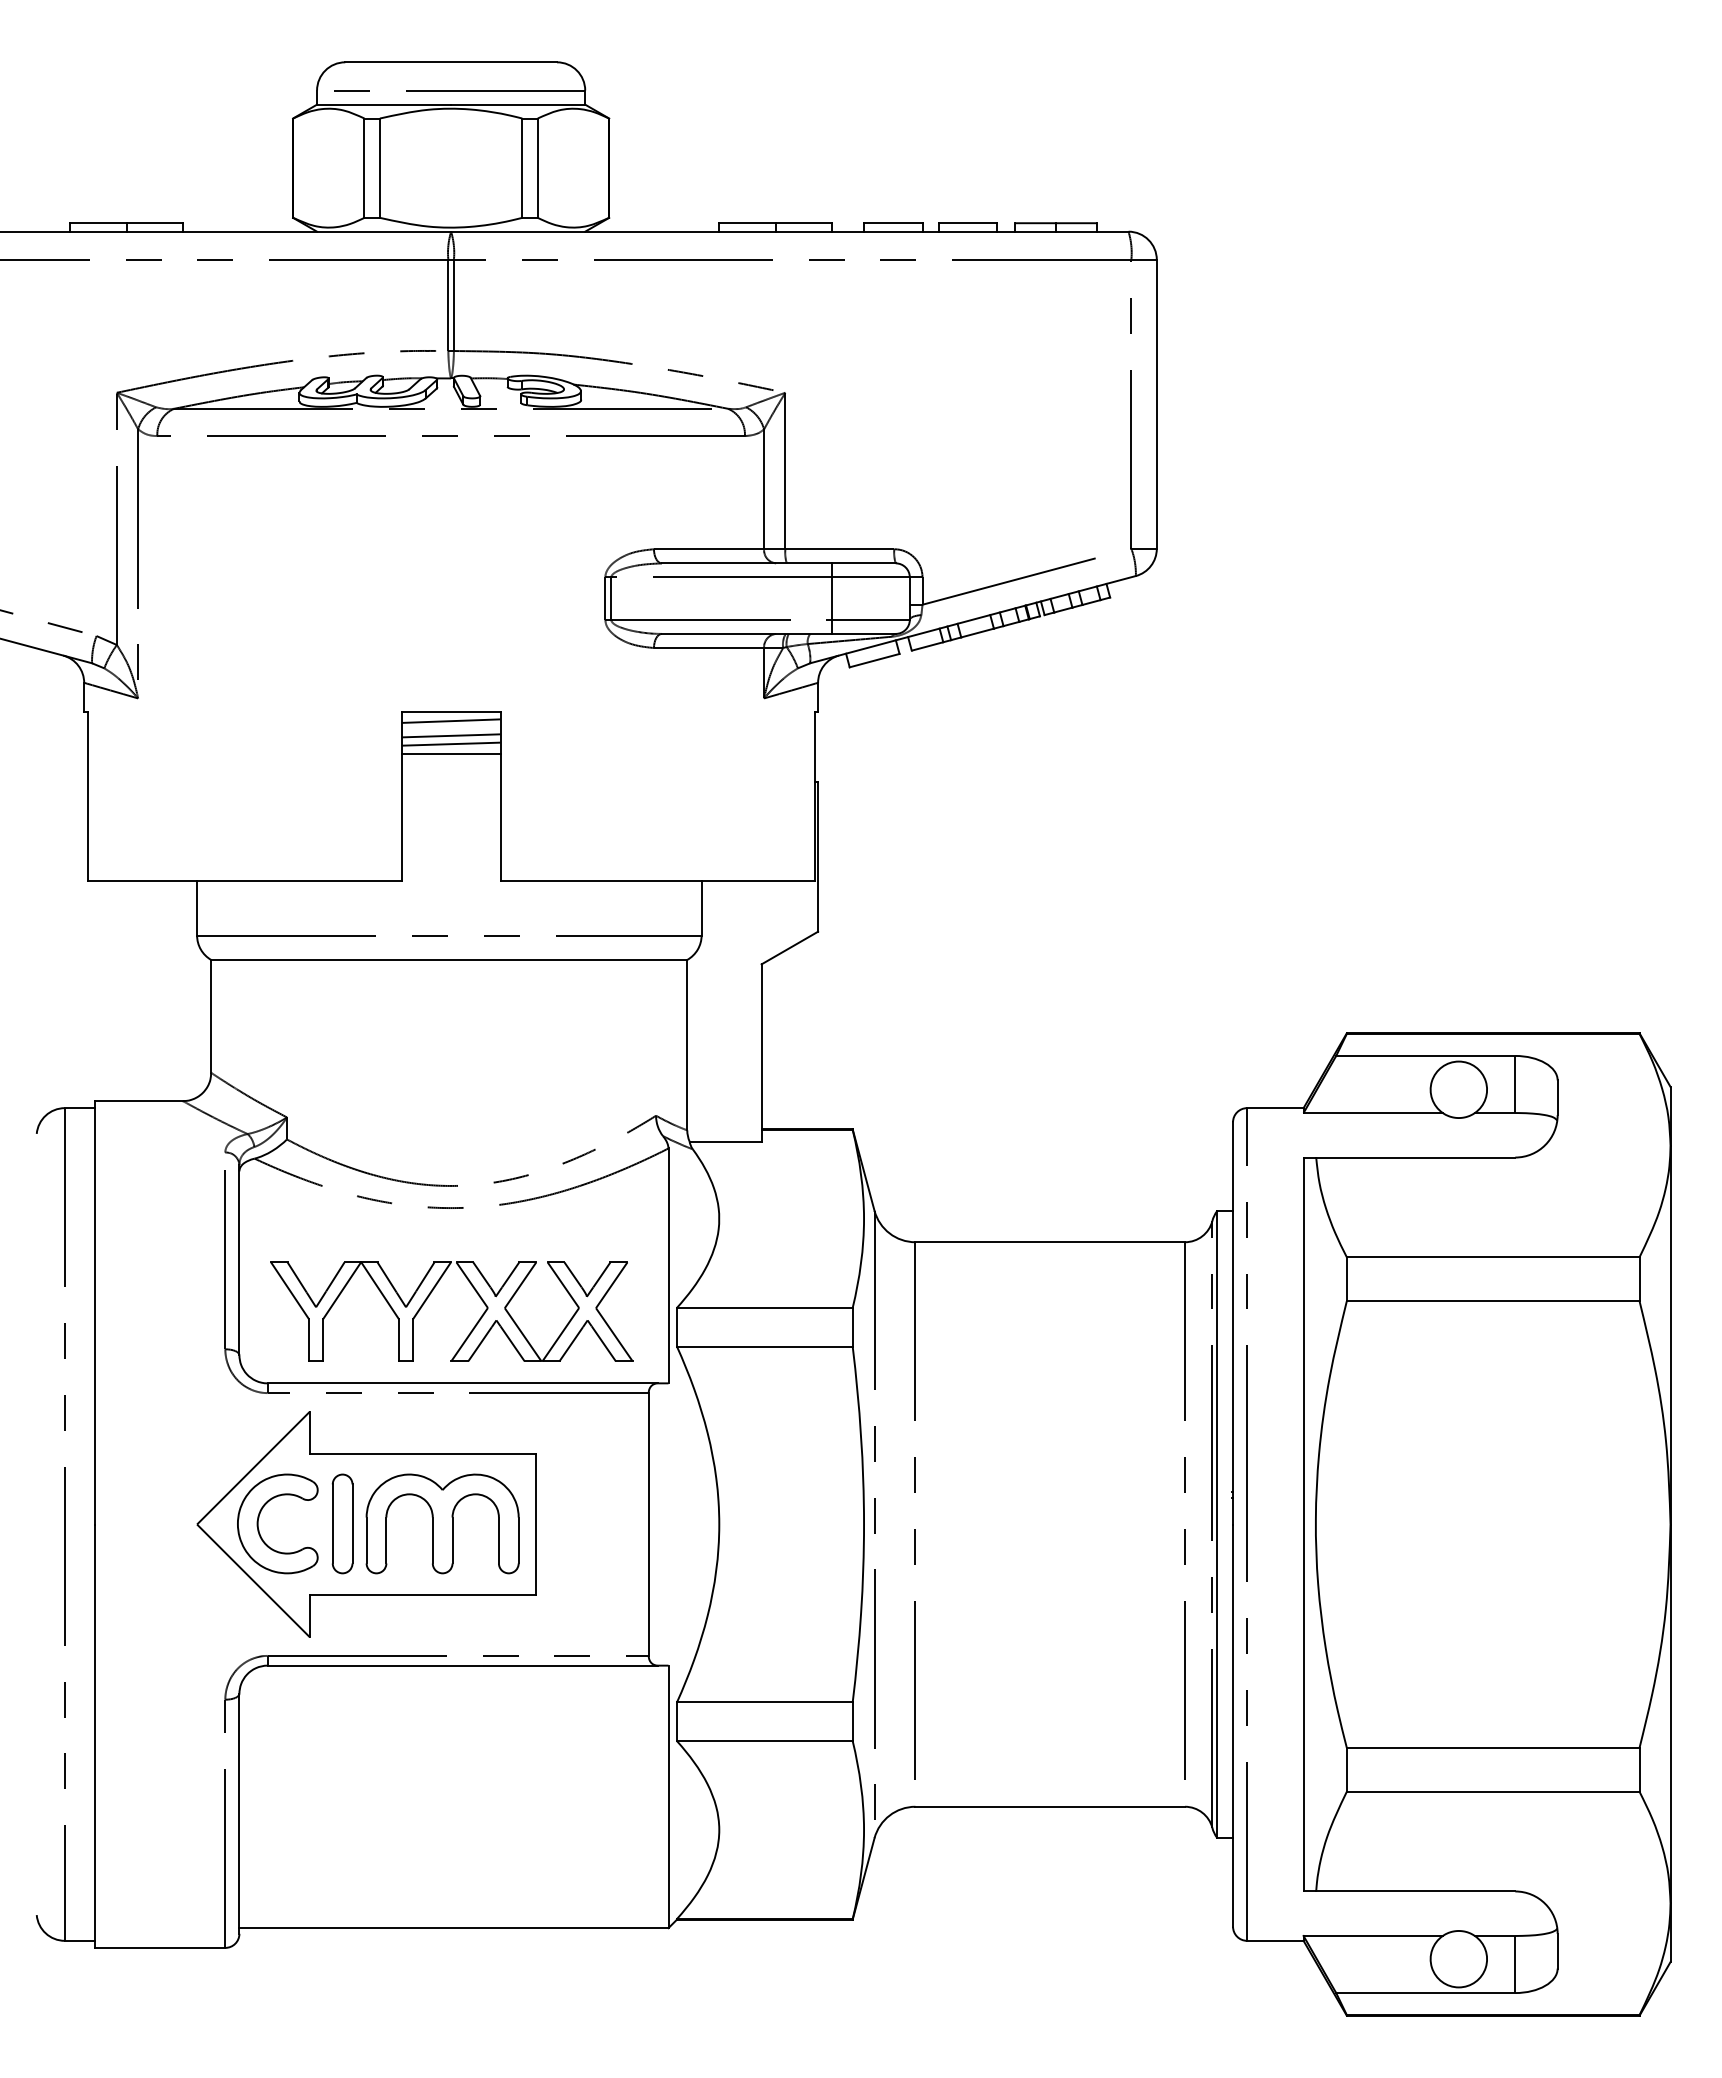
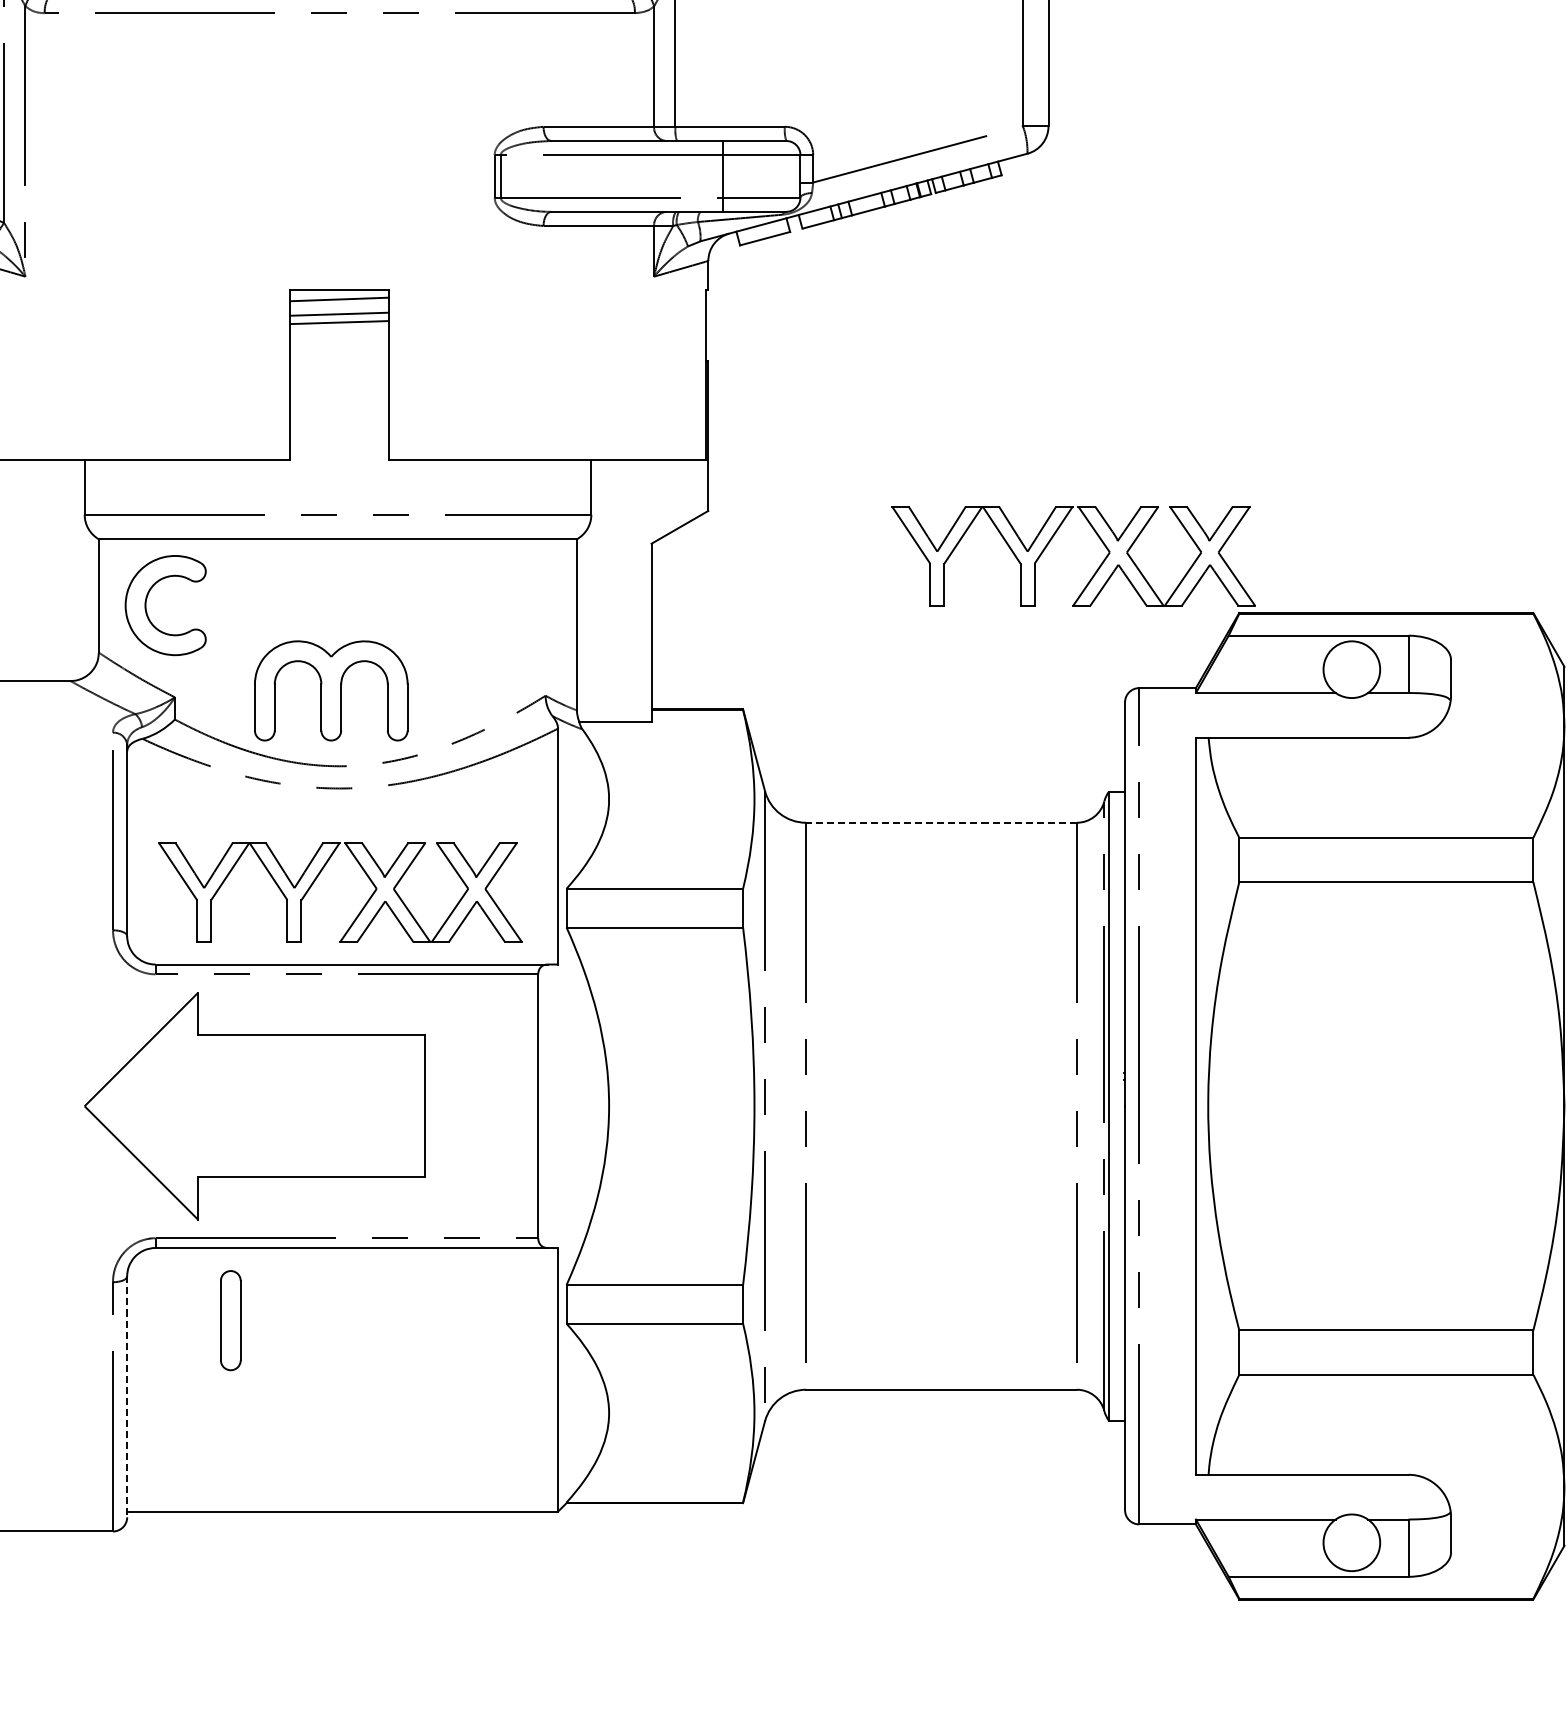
line: (450, 753) -> (339, 331), removed
part: (1159, 961) -> (1051, 540), added
line: (1050, 1242) -> (941, 823), solid -> dashed
part: (259, 1518) -> (147, 600), moved
part: (342, 1523) -> (230, 1320), moved
part: (442, 1523) -> (331, 690), moved
line: (239, 1813) -> (127, 1396), solid -> dashed

